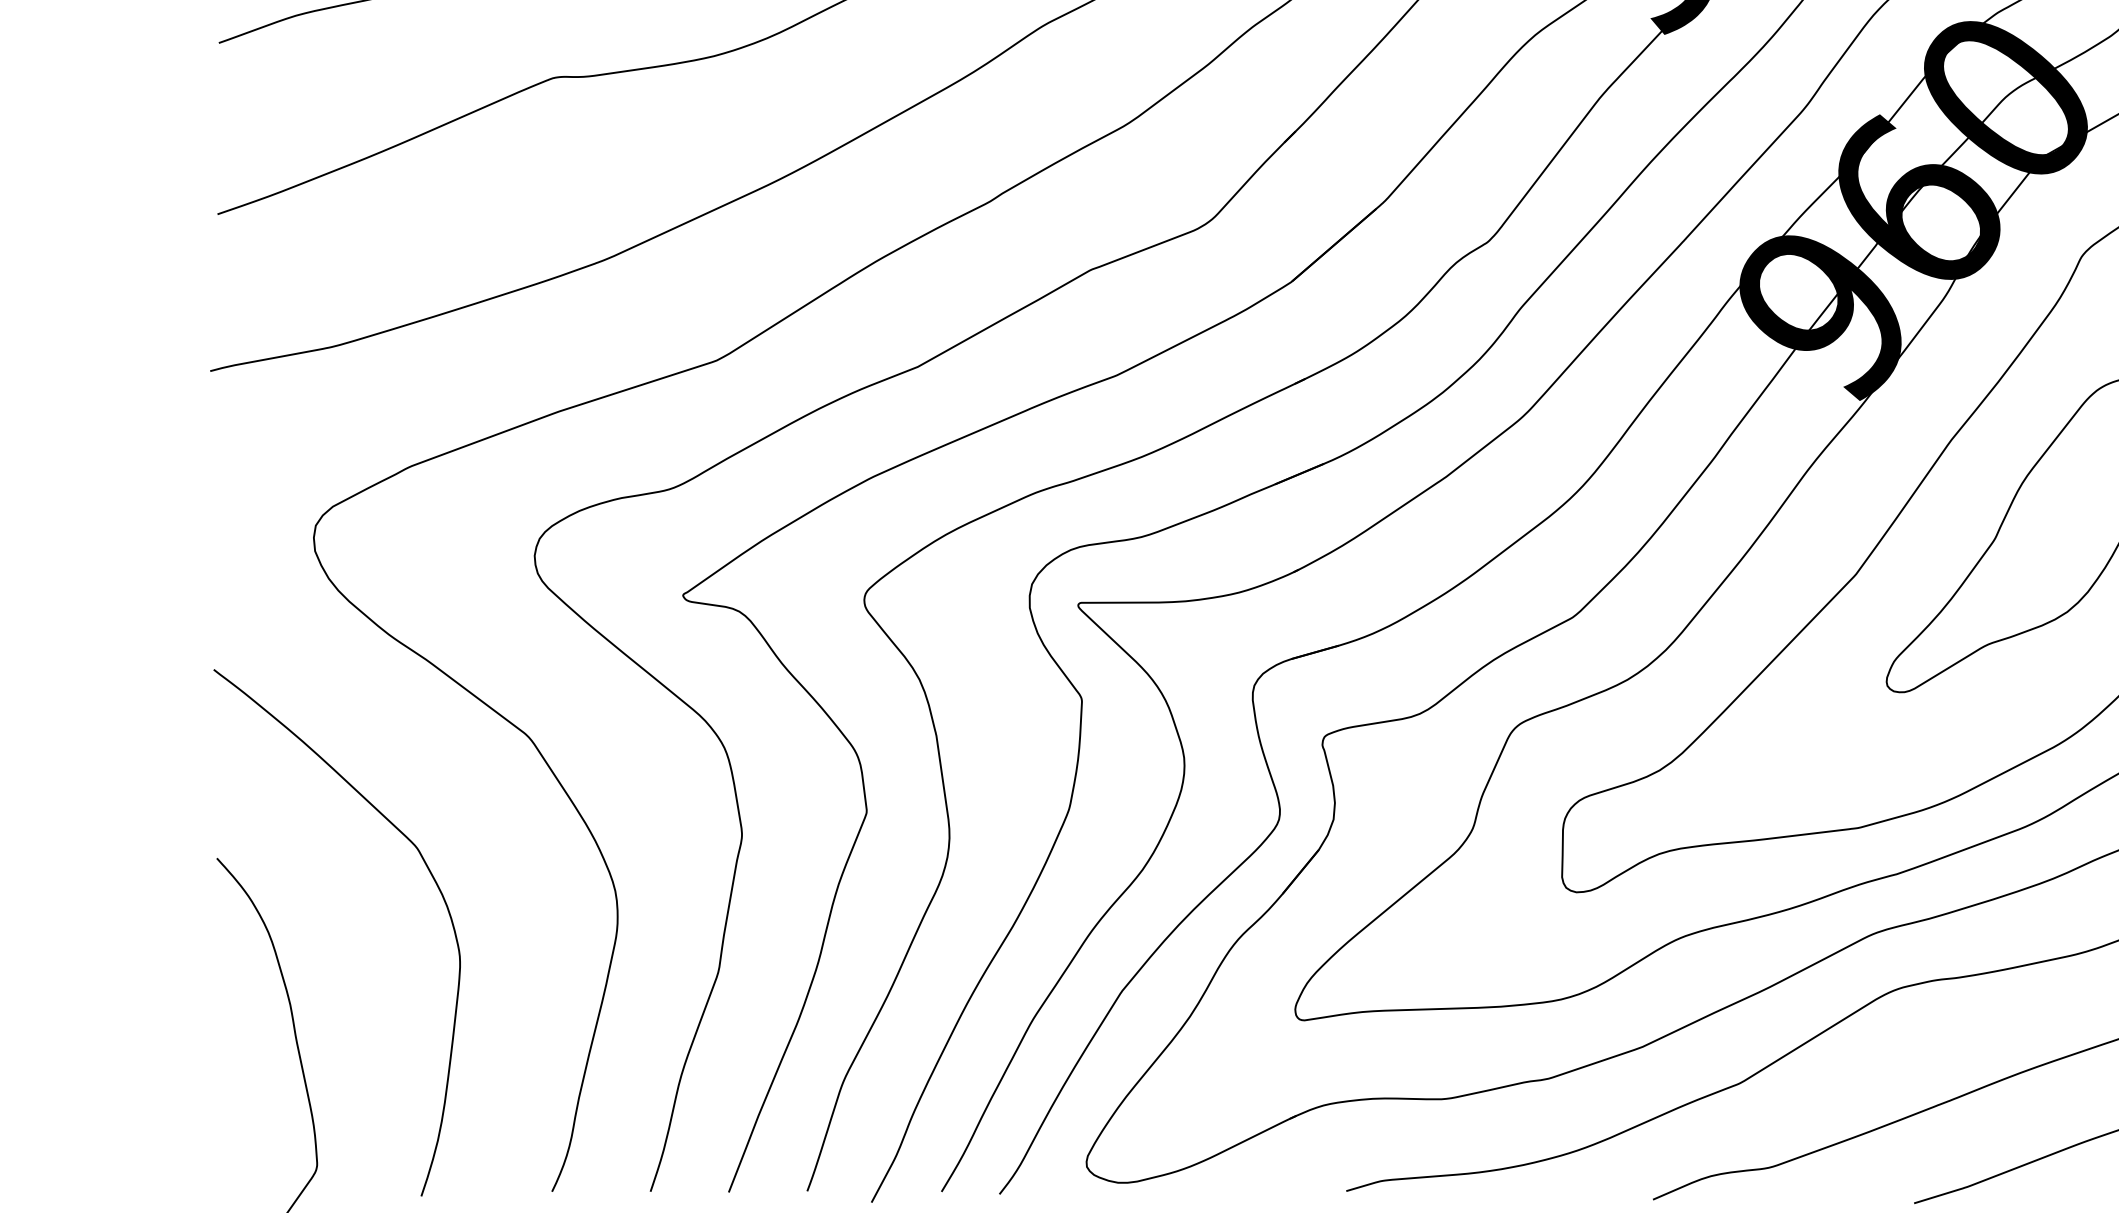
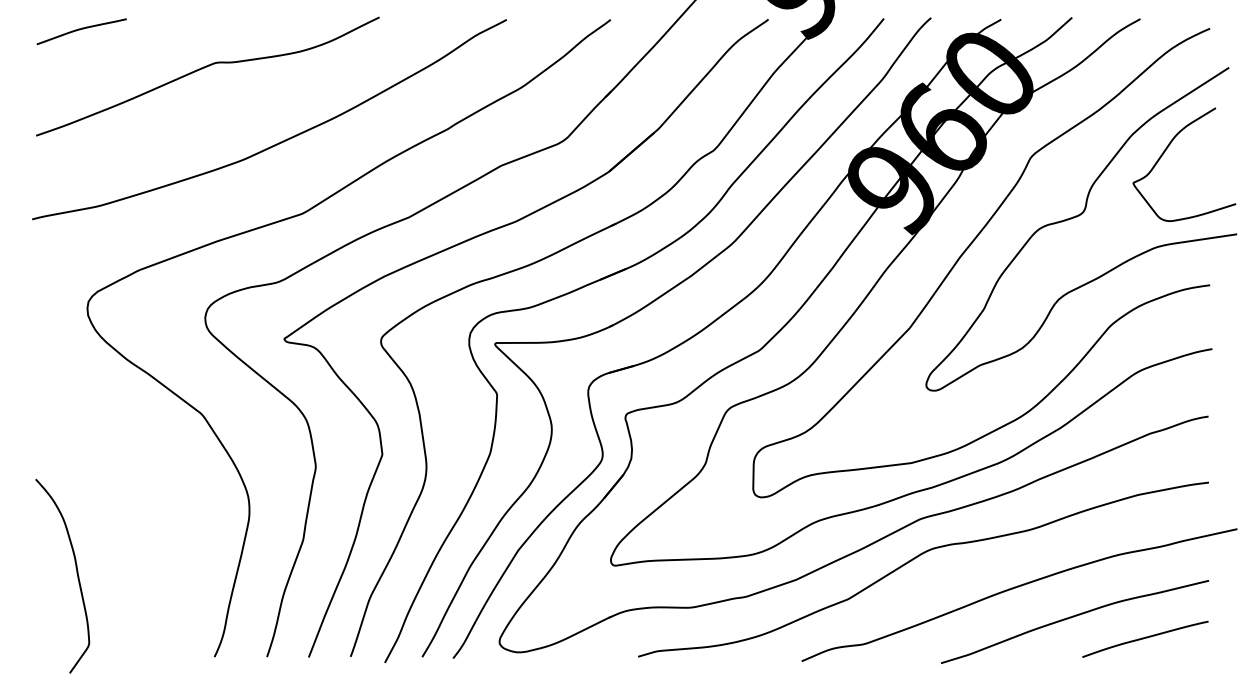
curve: (433, 883) -> (151, 492), removed

